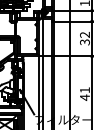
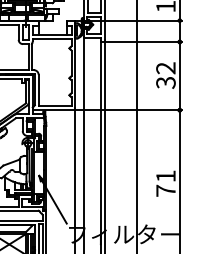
text: (84, 97) -> (165, 190), 41 -> 71

